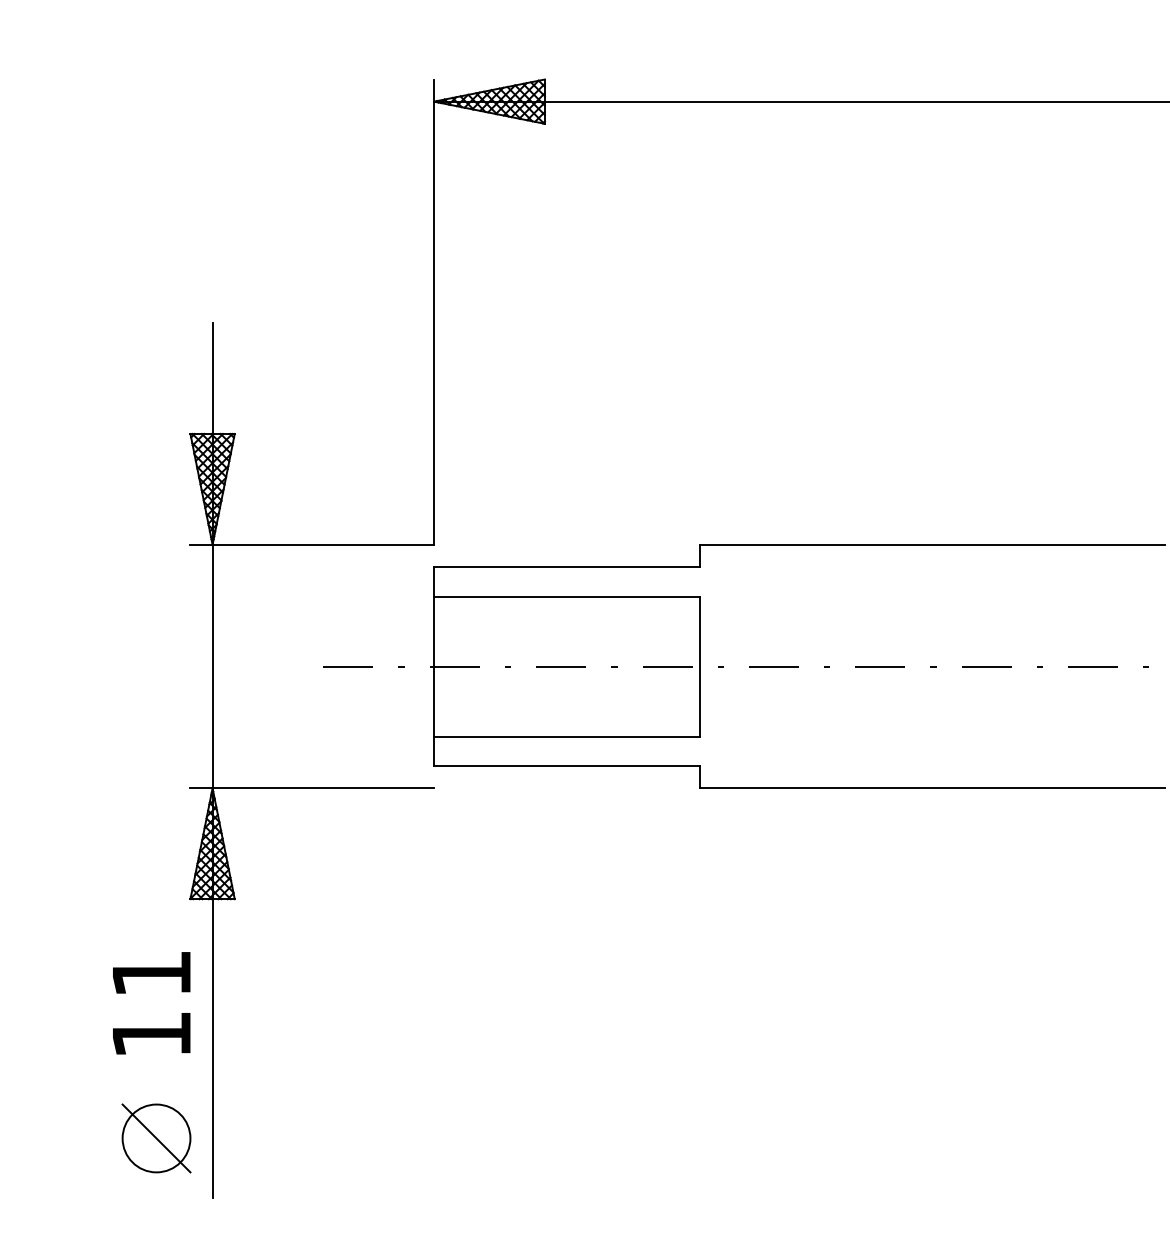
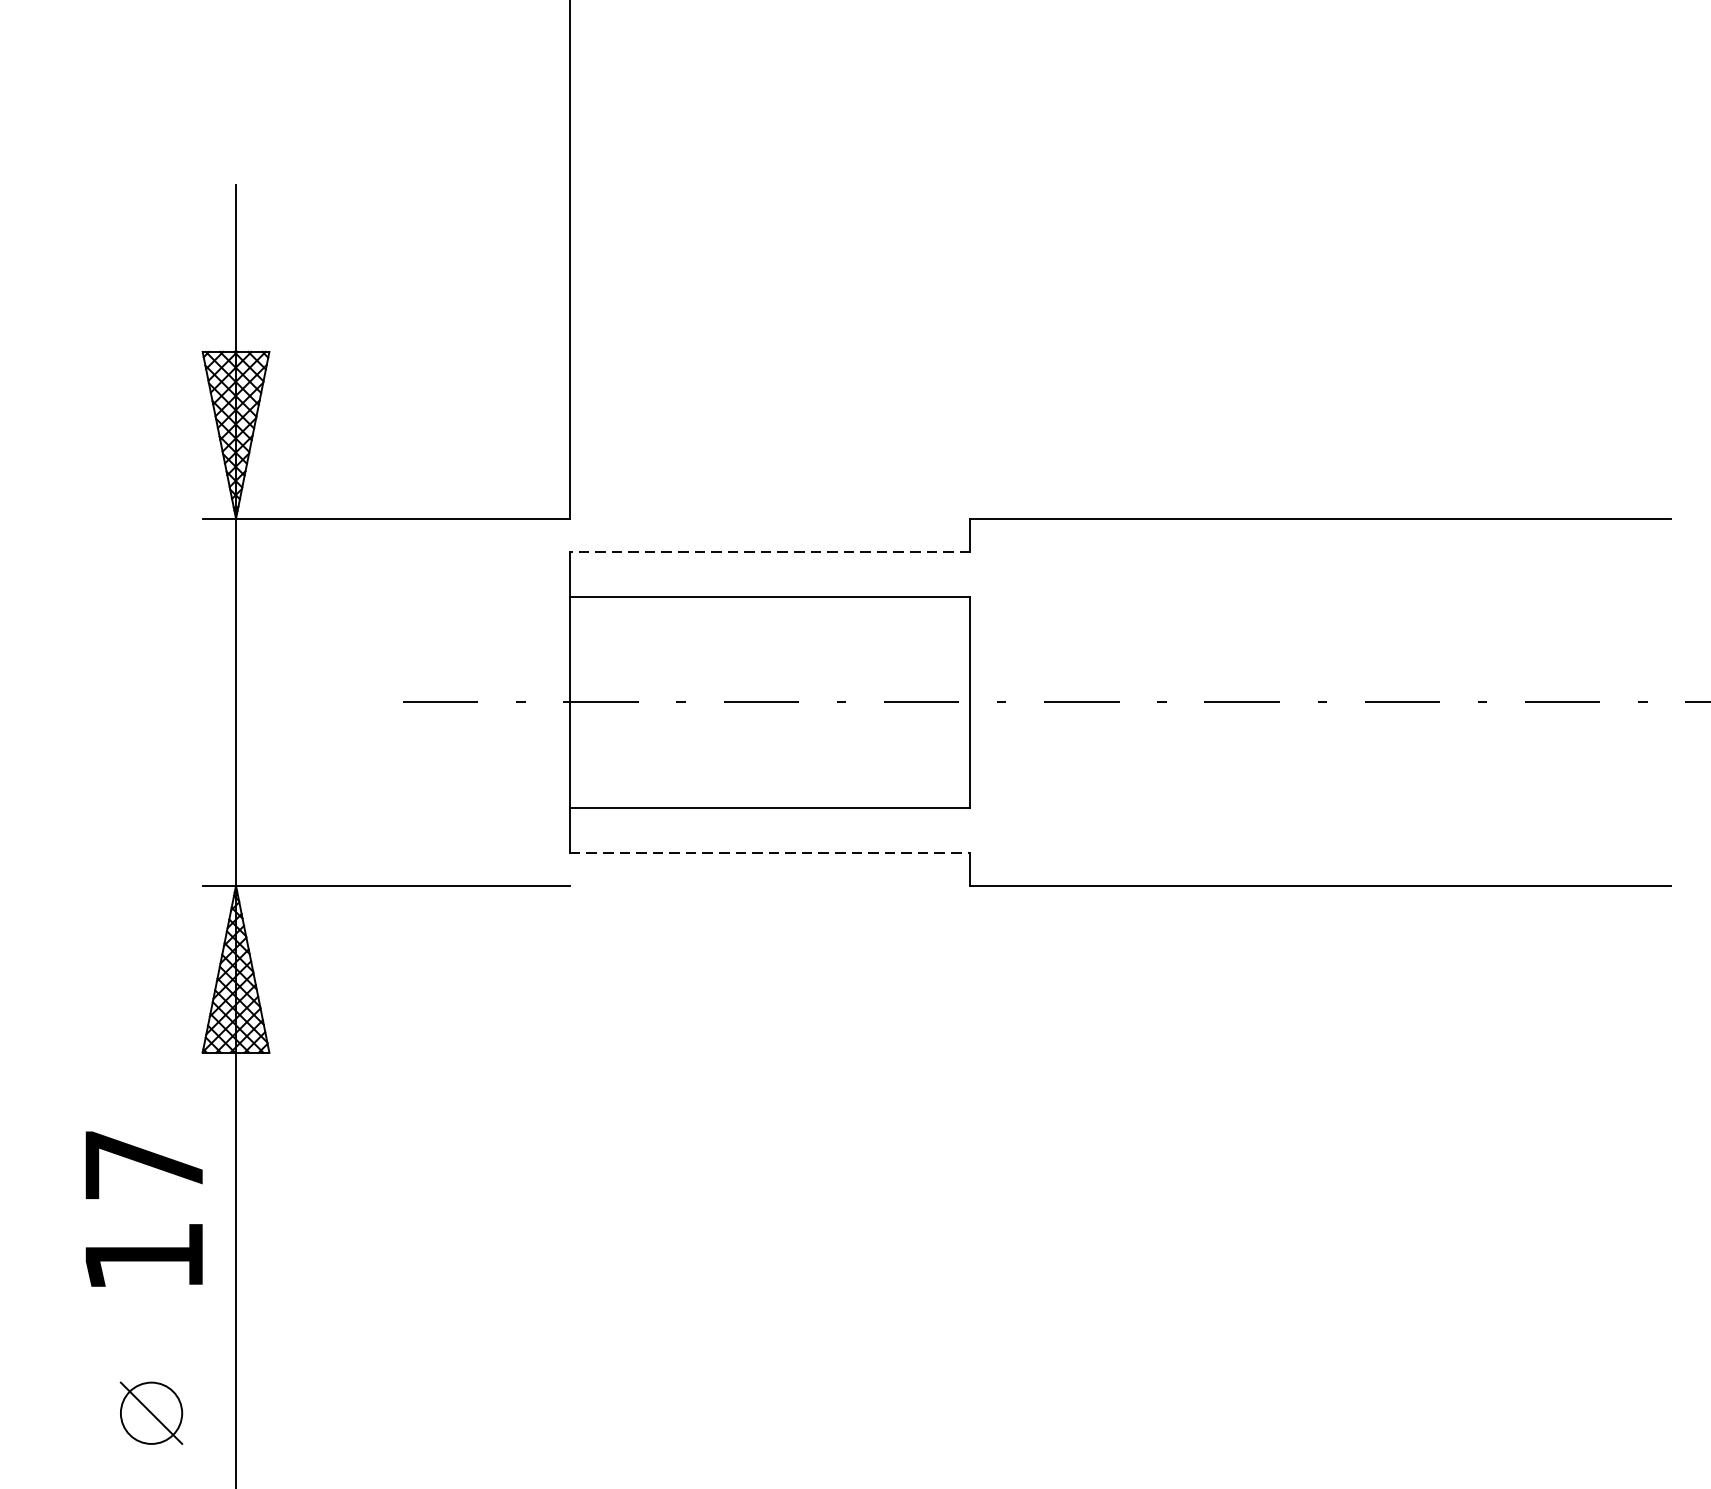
line: (567, 566) -> (770, 551), solid -> dashed
line: (567, 766) -> (770, 852), solid -> dashed
text: (151, 973) -> (143, 1164), 11 -> 17
part: (156, 1138) -> (151, 1413), size x0.6

